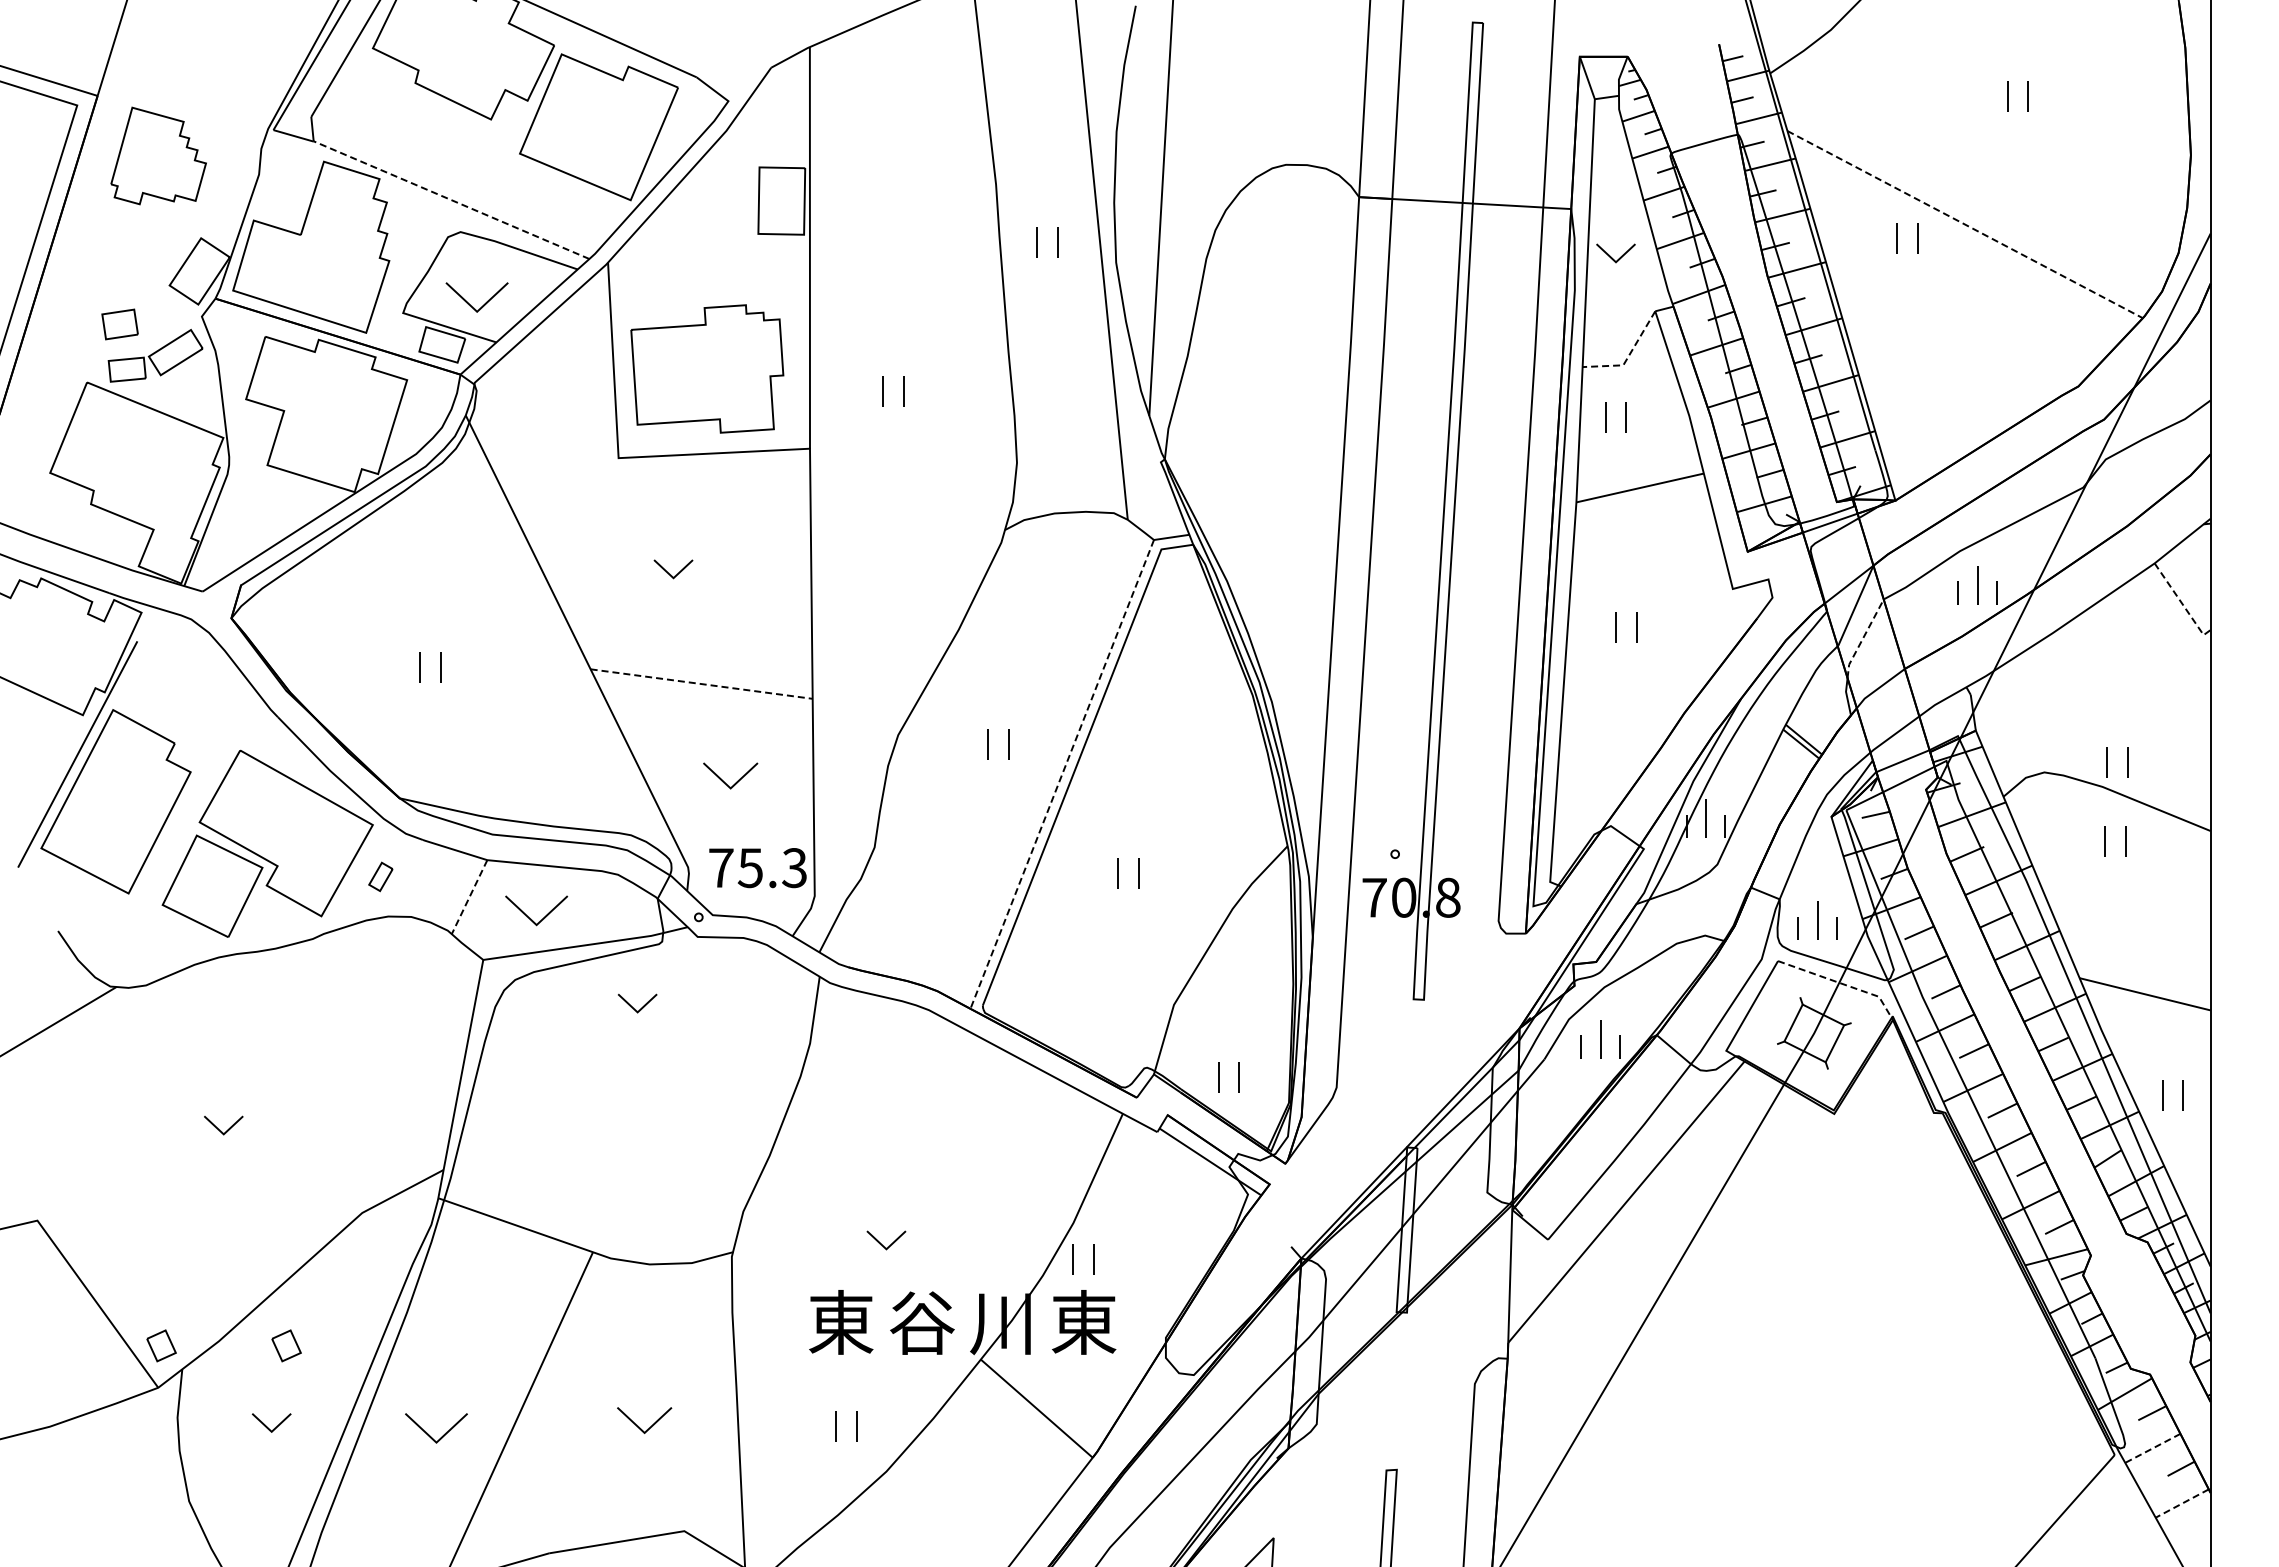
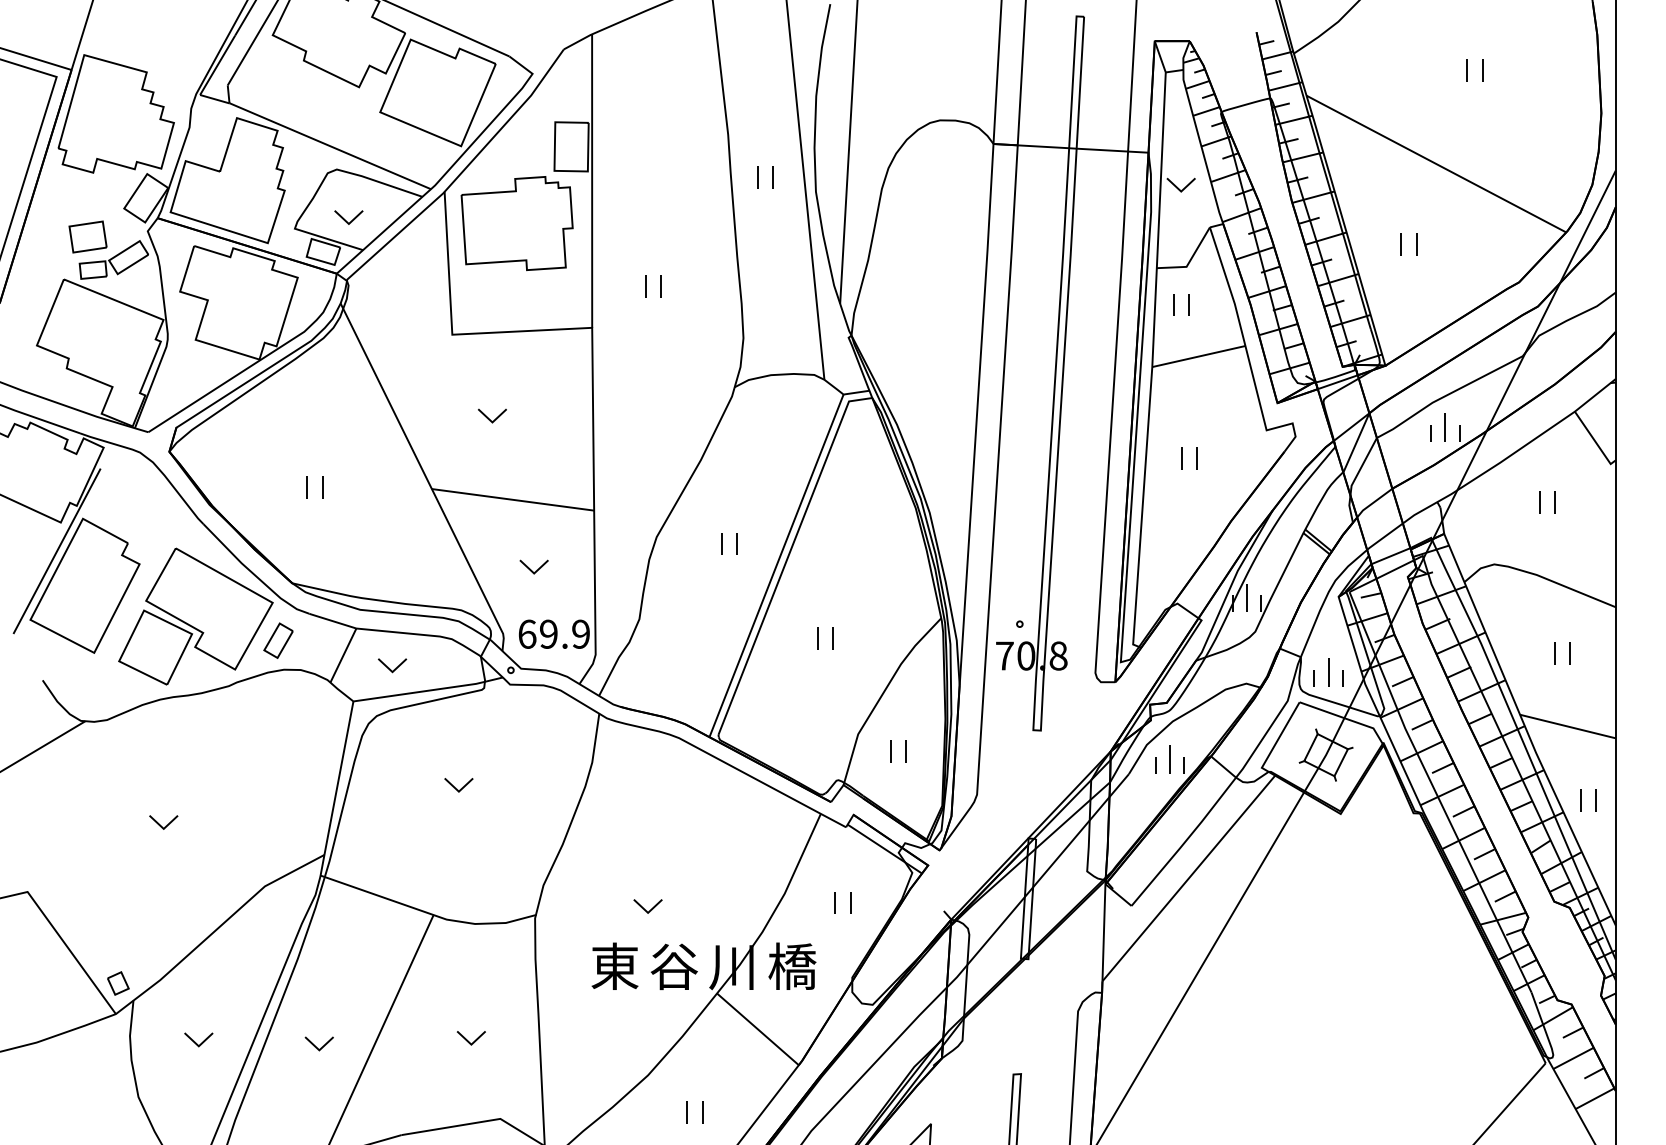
part: (158, 155) -> (116, 113), size x1.67
line: (451, 200) -> (330, 146), dashed -> solid
line: (1965, 224) -> (1436, 163), dashed -> solid
part: (1897, 238) -> (1401, 244), moved
part: (476, 297) -> (348, 217), size x0.62
part: (119, 324) -> (87, 237), size x1.43
line: (1628, 356) -> (1190, 260), dashed -> solid
part: (707, 368) -> (517, 223), moved
line: (2182, 603) -> (1595, 440), dashed -> solid
line: (1863, 638) -> (1362, 466), dashed -> solid
line: (701, 684) -> (512, 500), dashed -> solid
part: (2107, 762) -> (1540, 502), moved
line: (1062, 774) -> (776, 565), dashed -> solid
part: (730, 775) -> (534, 566), size x0.71
part: (2105, 841) -> (1555, 653), moved
text: (757, 868) -> (553, 634), 75.3 -> 69.9
part: (380, 876) -> (278, 640), size x1.67
line: (469, 897) -> (343, 655), dashed -> solid
part: (536, 910) -> (392, 665), size x0.62
line: (1842, 983) -> (1346, 718), dashed -> solid
part: (637, 1003) -> (458, 785), moved
part: (1219, 1077) -> (891, 751), moved
part: (1073, 1259) -> (835, 902), moved
text: (1084, 1321) -> (792, 965), 東 -> 橋
part: (286, 1345) -> (209, 983), removed
part: (644, 1420) -> (471, 1038), size x0.71
part: (836, 1426) -> (687, 1112), moved
part: (436, 1428) -> (319, 1043), size x0.62
line: (2152, 1448) -> (1573, 1058), dashed -> solid
line: (2181, 1503) -> (1594, 1098), dashed -> solid

